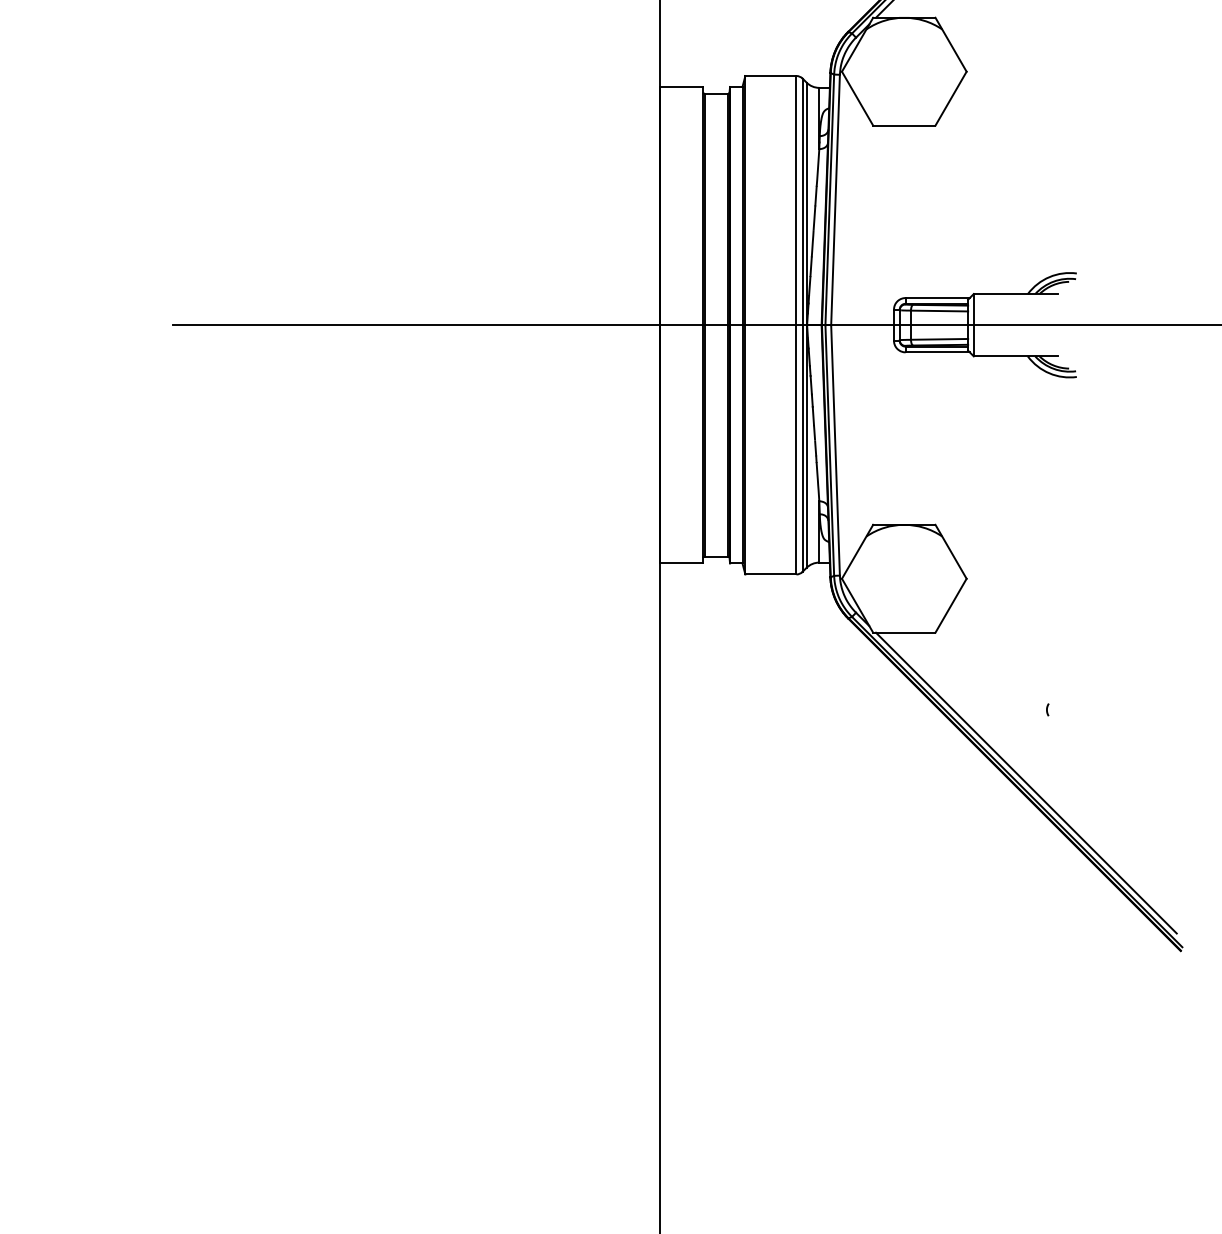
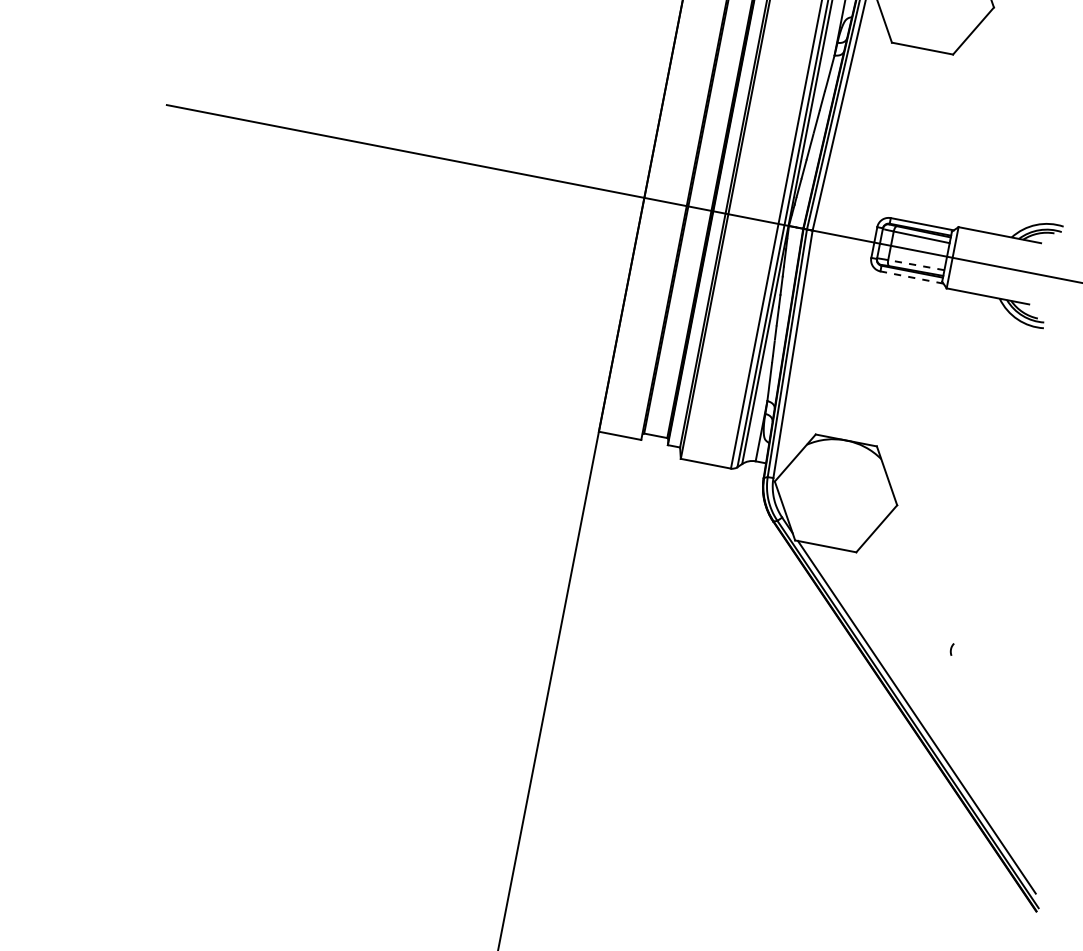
line: (939, 339) -> (916, 265), solid -> dashed
line: (937, 352) -> (911, 277), solid -> dashed

